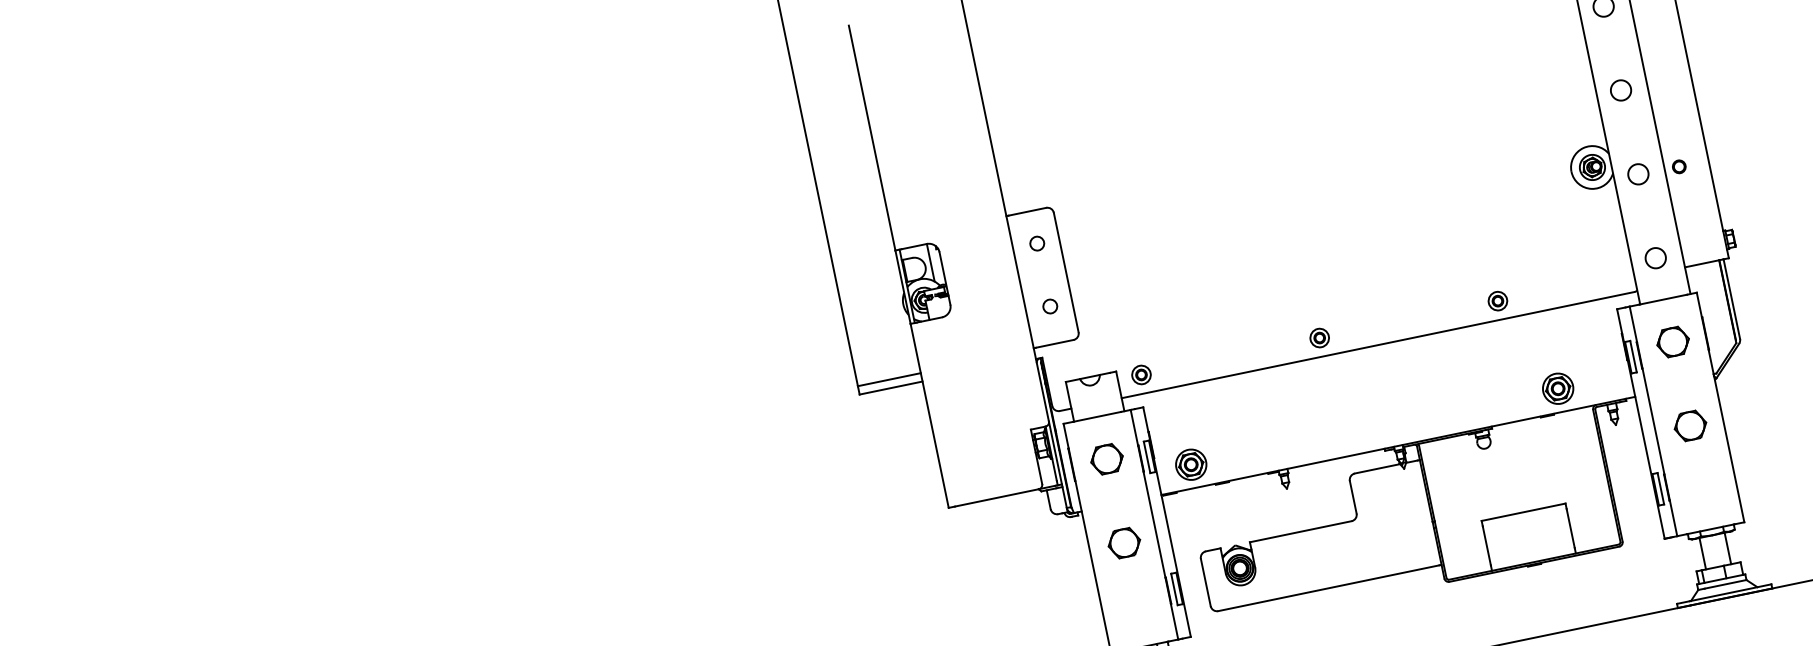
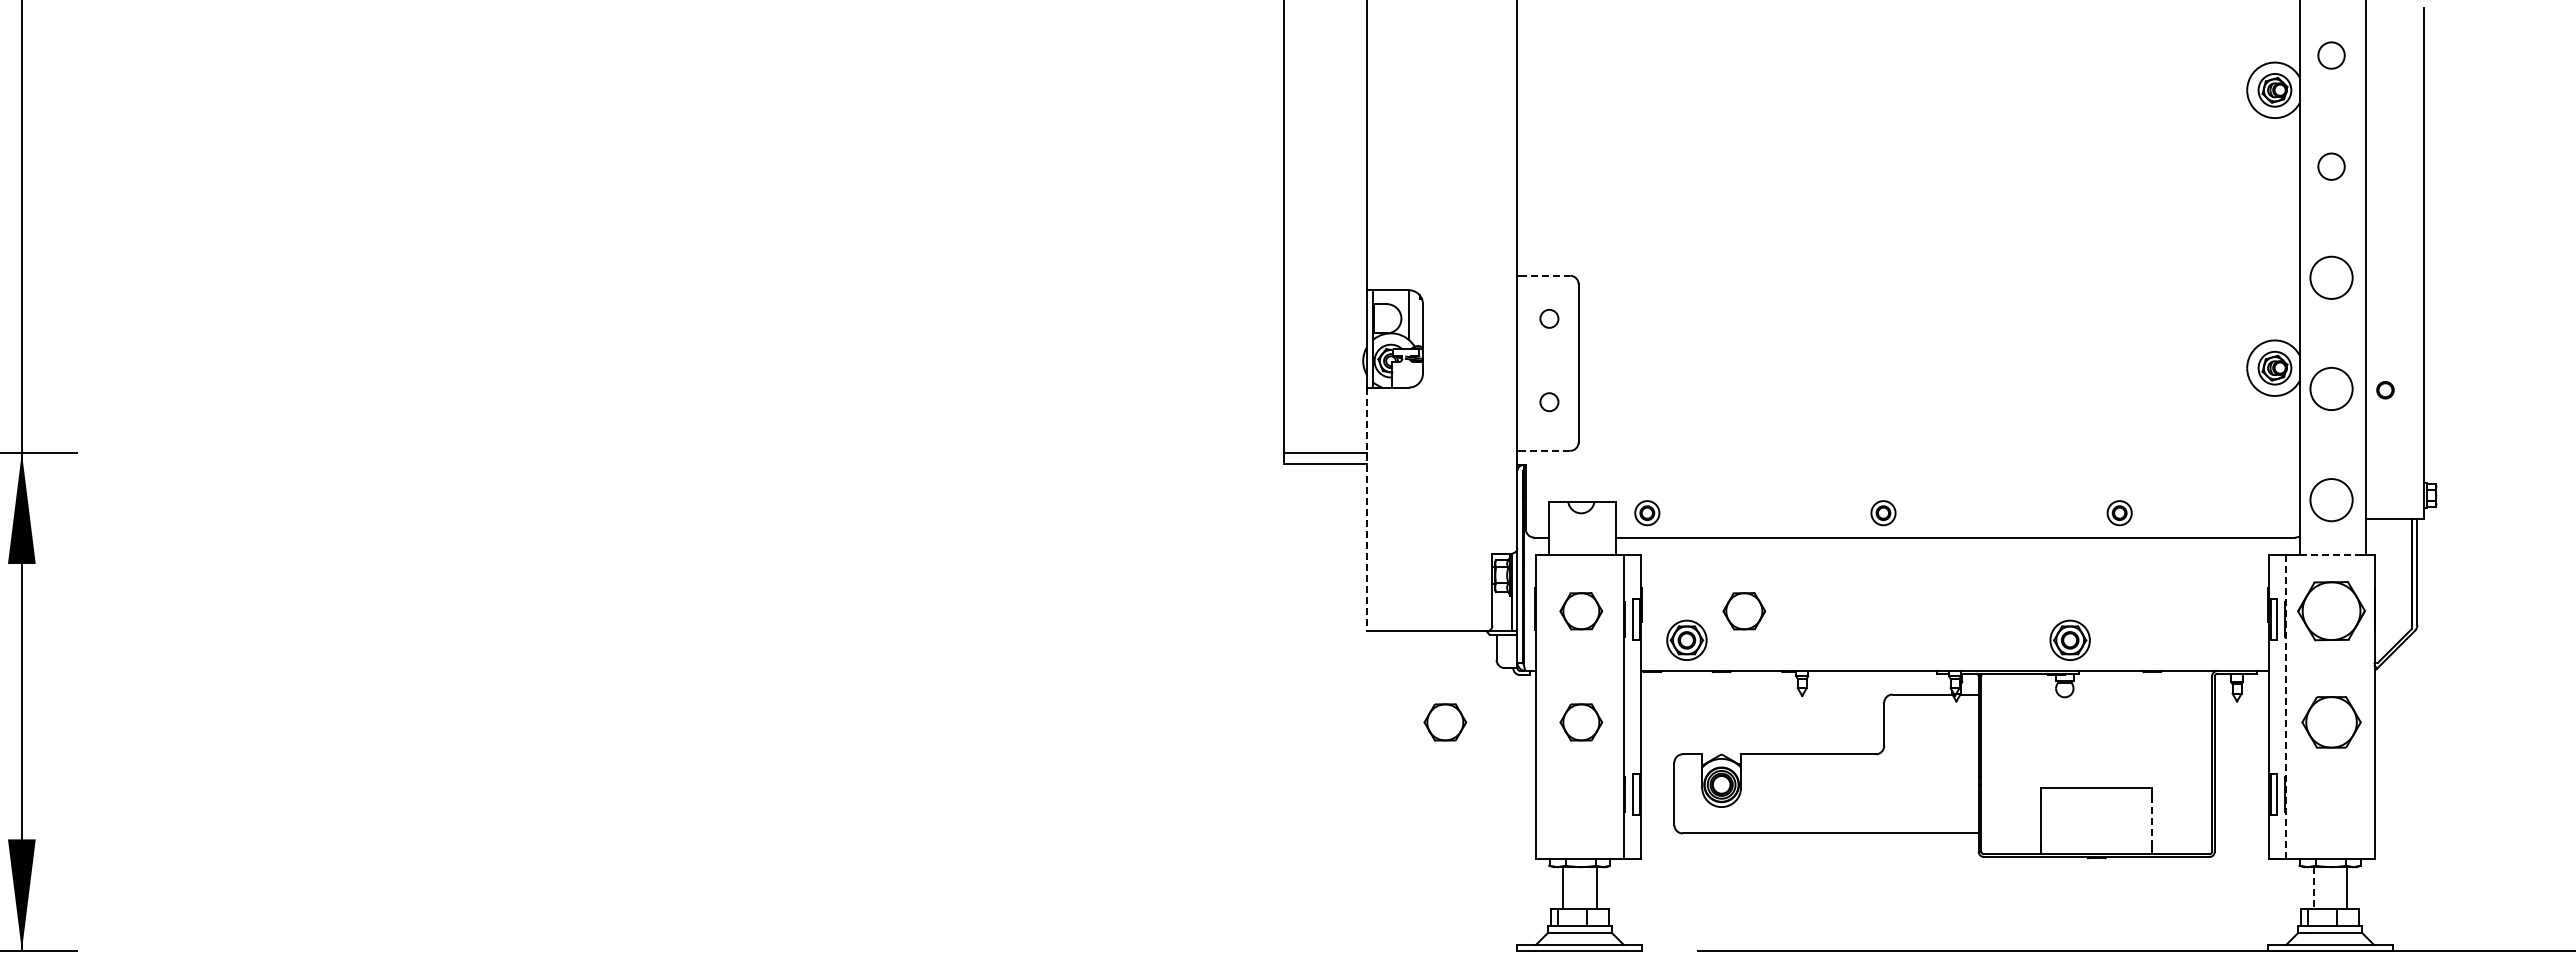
circle: (1620, 90) -> (2331, 277), size x1.6
circle: (1638, 173) -> (2331, 388), size x1.6
line: (1027, 211) -> (1545, 275), solid -> dashed
circle: (1655, 257) -> (2331, 499), size x1.6
line: (1663, 299) -> (2330, 554), solid -> dashed
part: (1673, 342) -> (2331, 611), size x1.6
line: (1054, 343) -> (1544, 450), solid -> dashed
part: (1557, 388) -> (2069, 639), moved
line: (929, 415) -> (1367, 509), solid -> dashed
line: (1653, 421) -> (2285, 707), solid -> dashed
part: (1690, 426) -> (2331, 722), size x1.4
part: (1230, 433) -> (1744, 611), added
line: (1570, 528) -> (2152, 821), solid -> dashed
line: (1702, 554) -> (2313, 888), solid -> dashed
part: (1021, 564) -> (1445, 722), added

